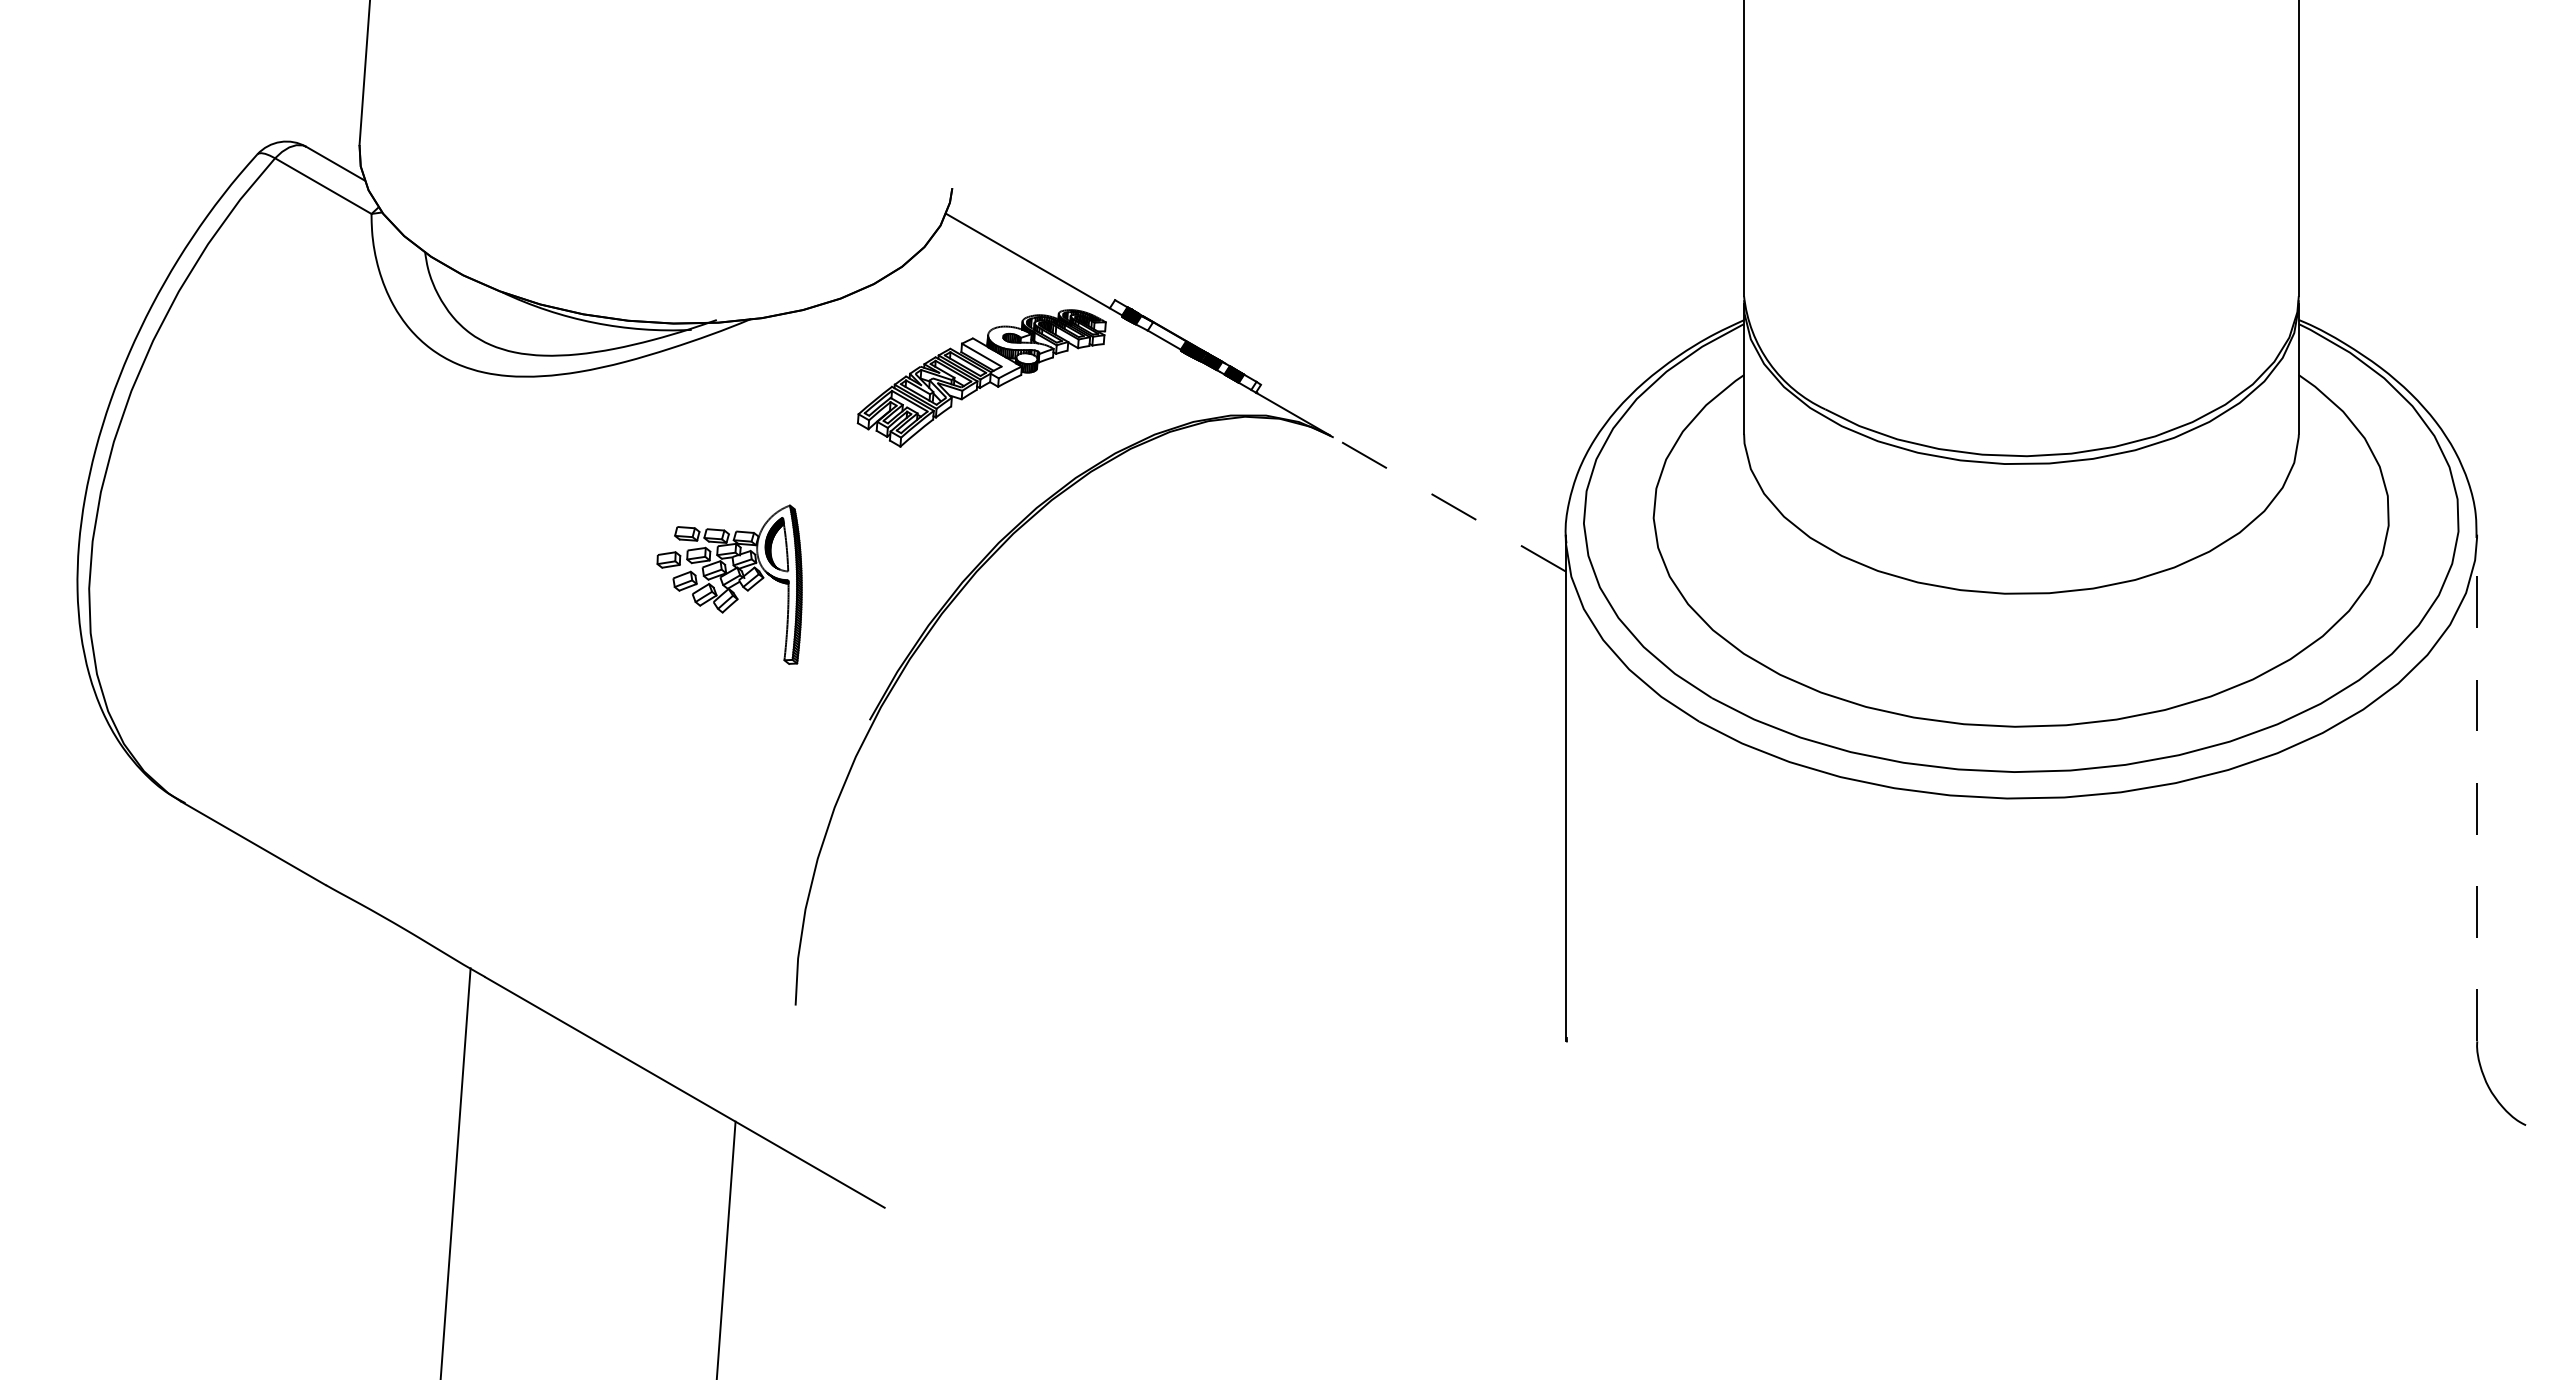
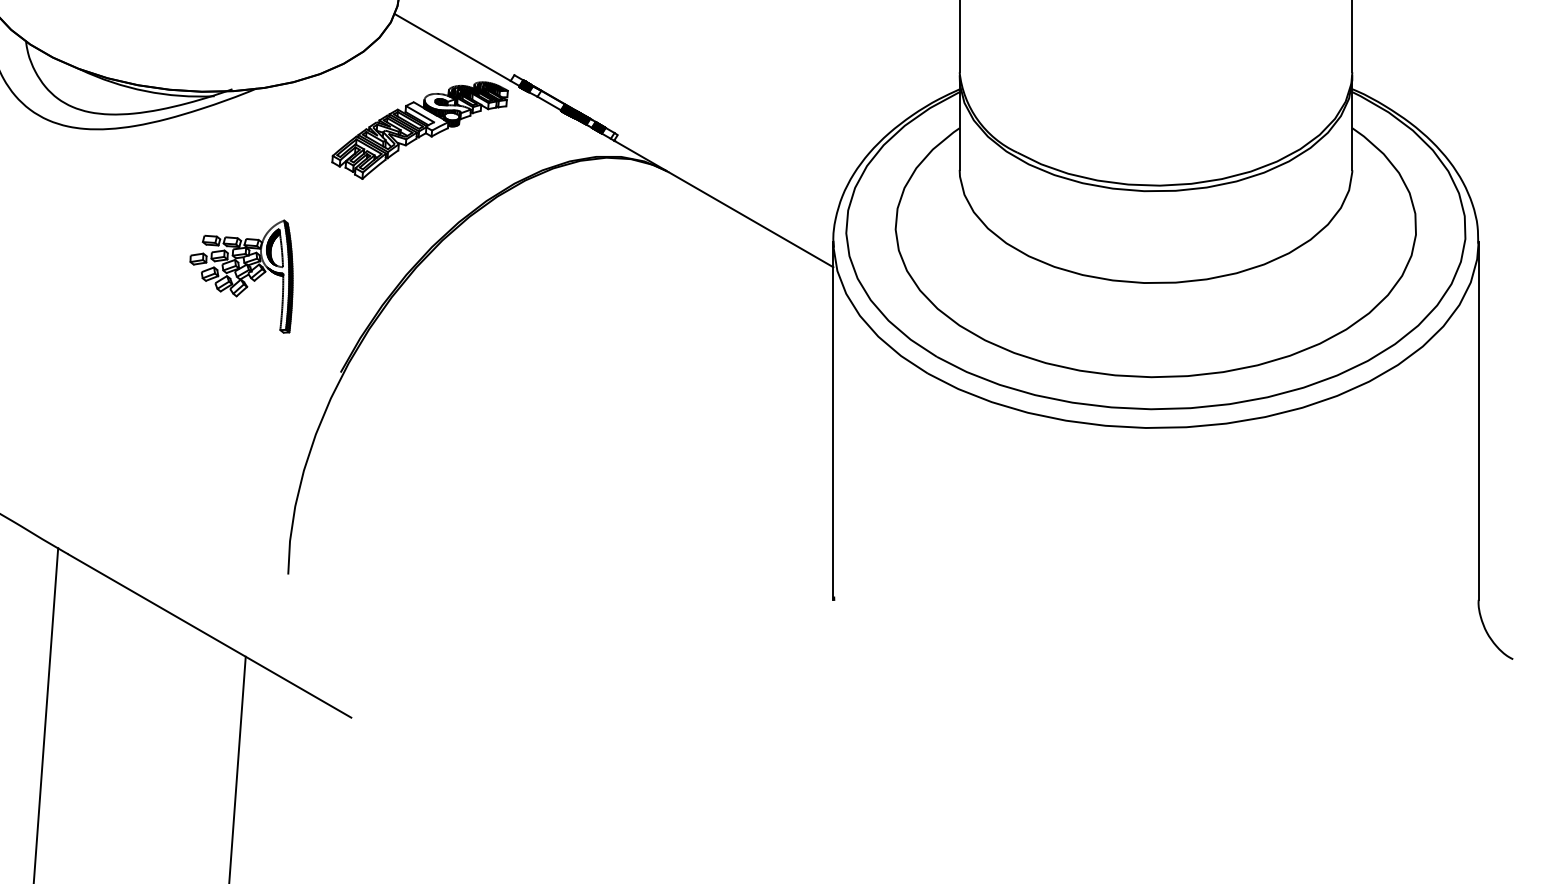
line: (1449, 504) -> (751, 219), dashed -> solid
line: (2477, 788) -> (1478, 420), dashed -> solid

